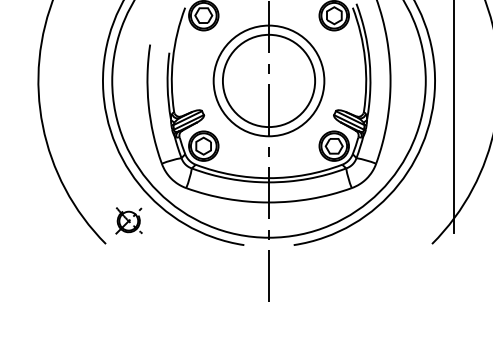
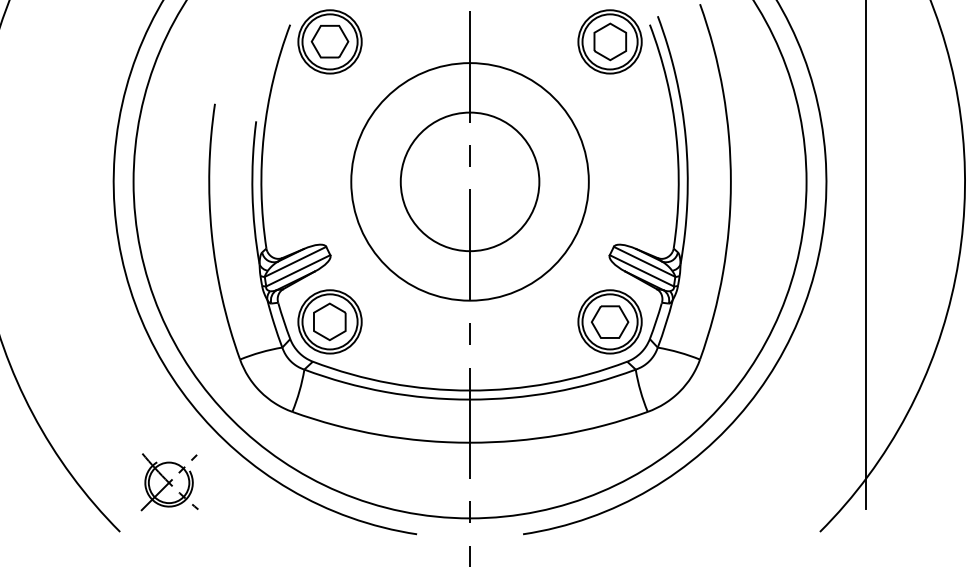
circle: (268, 80) -> (468, 180), size x0.7

